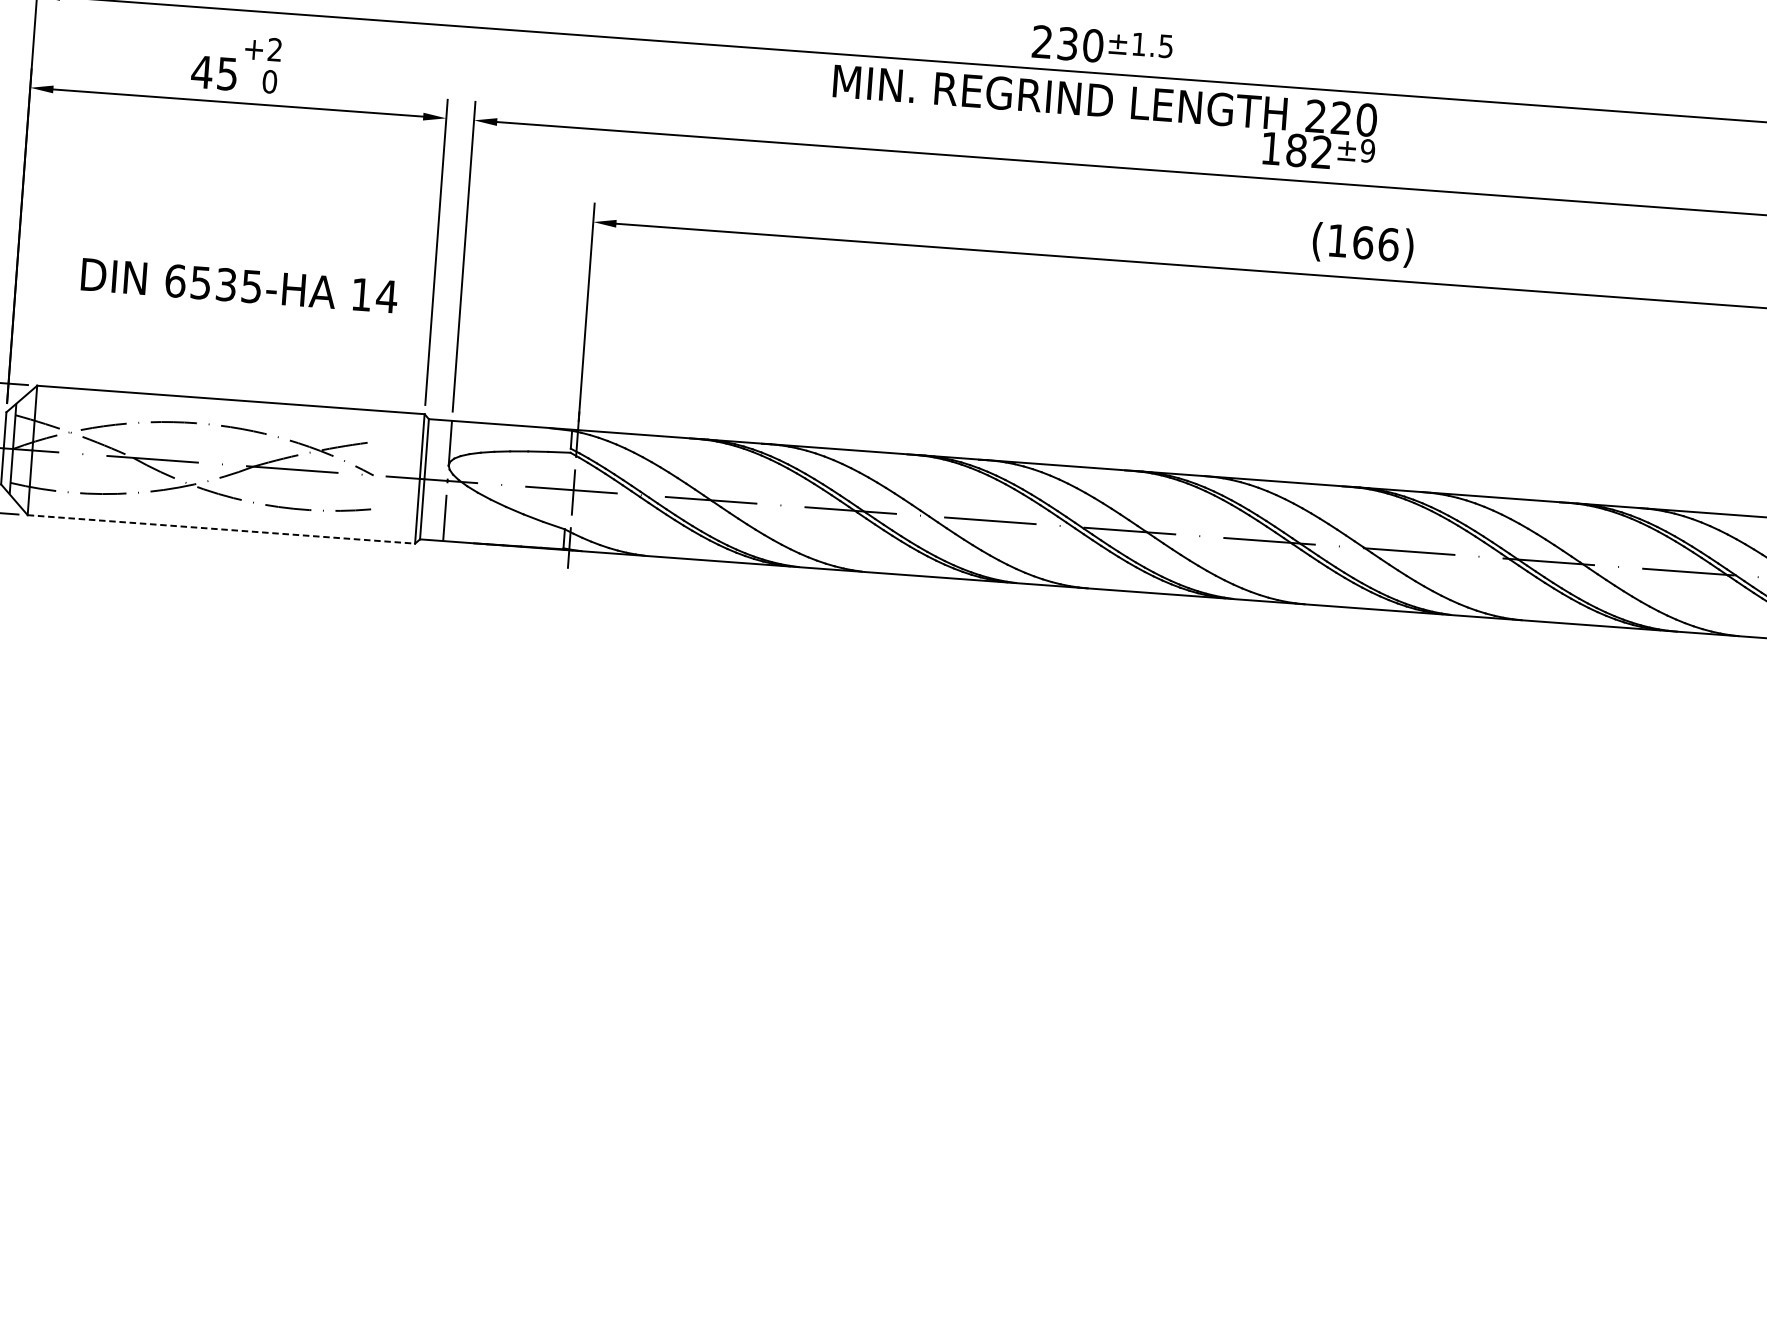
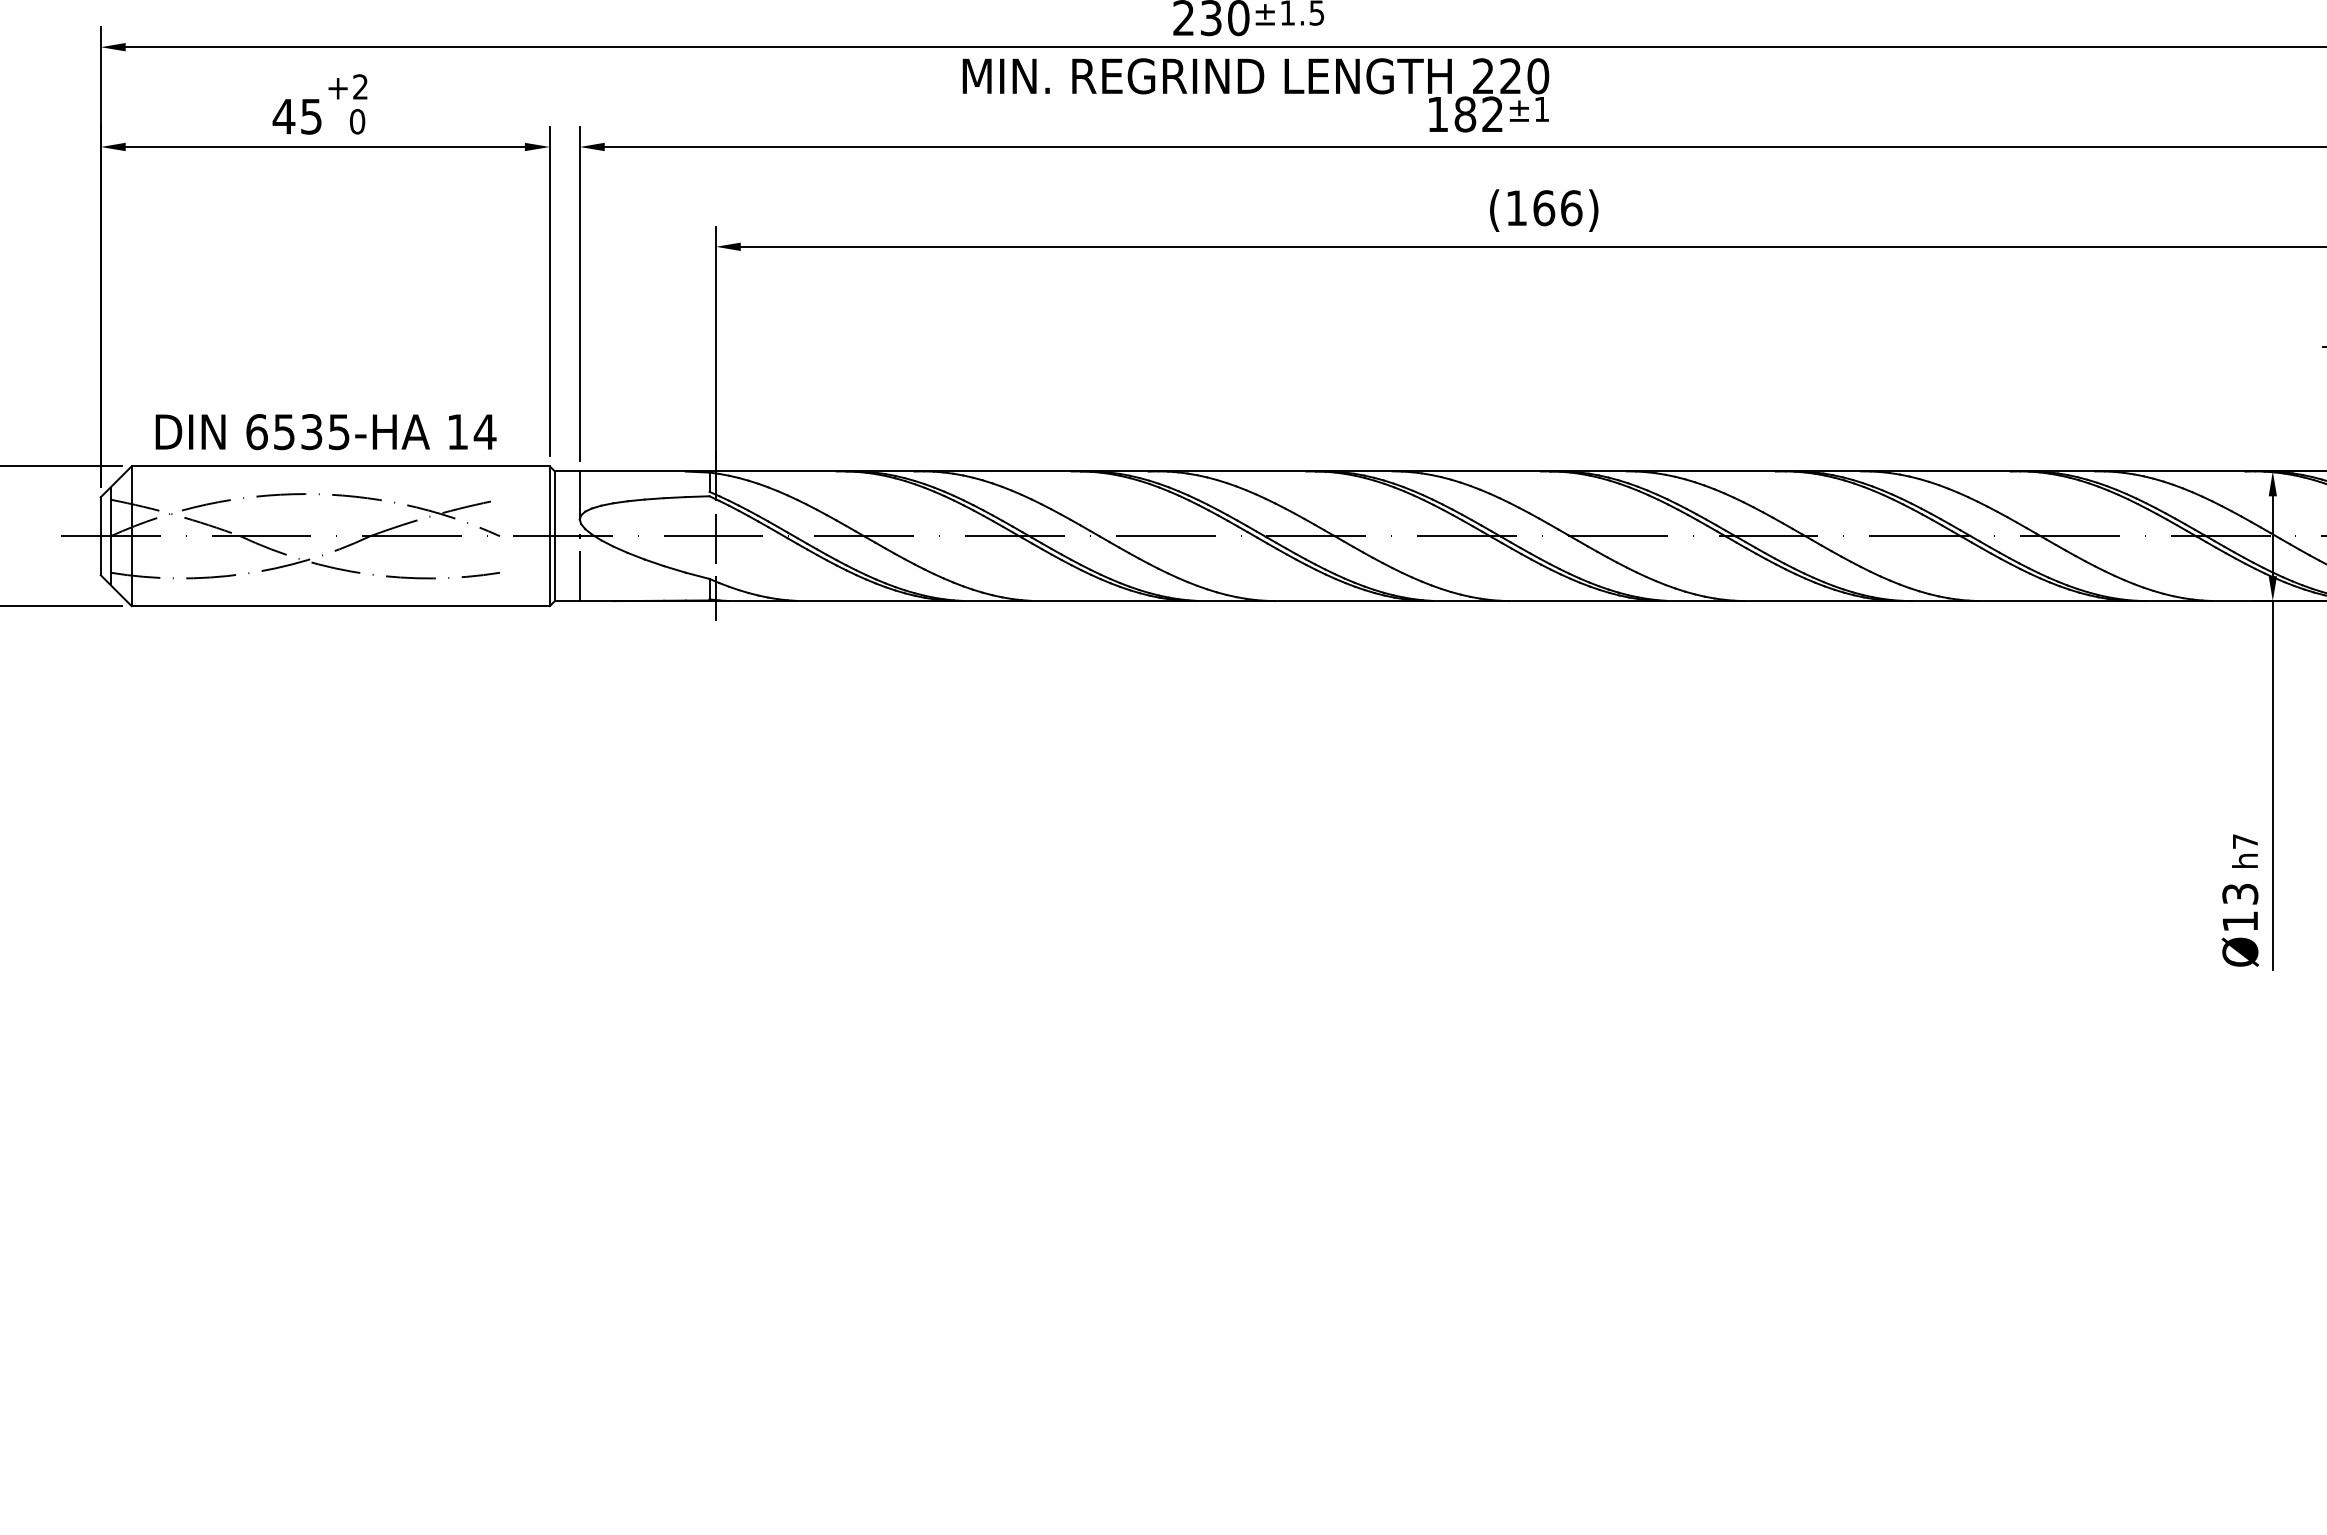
text: (1367, 151) -> (1541, 109), ±9 -> ±1
text: (239, 286) -> (325, 432), moved
line: (222, 529) -> (341, 606), dashed -> solid

